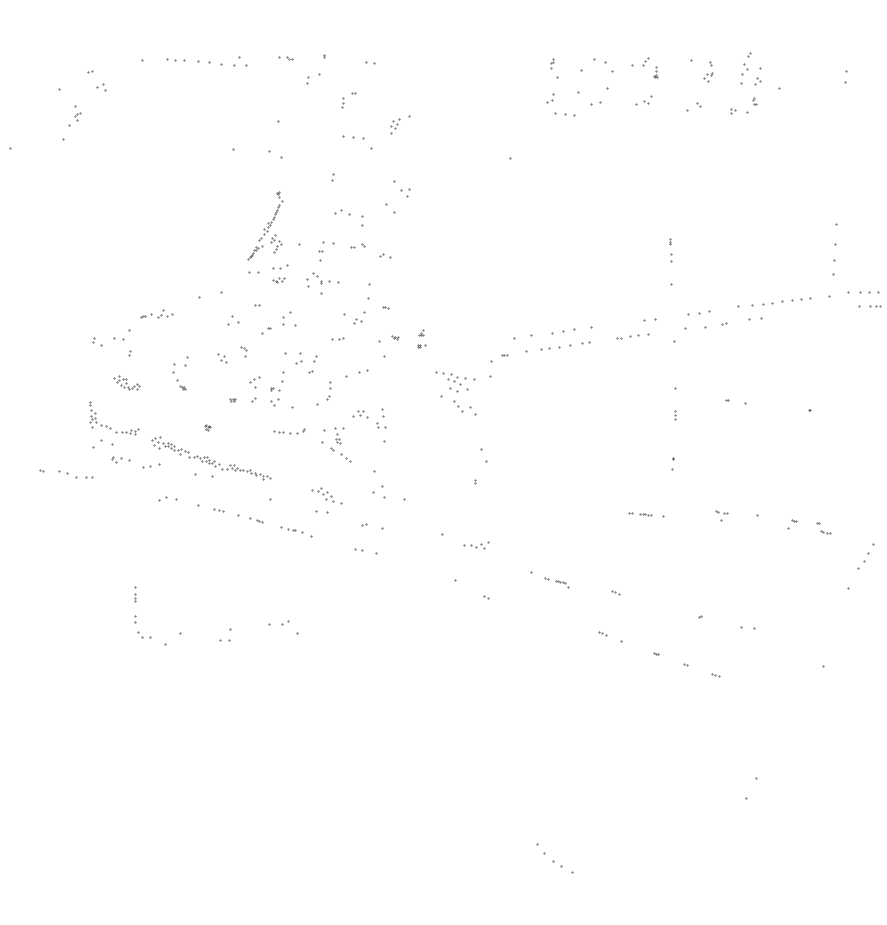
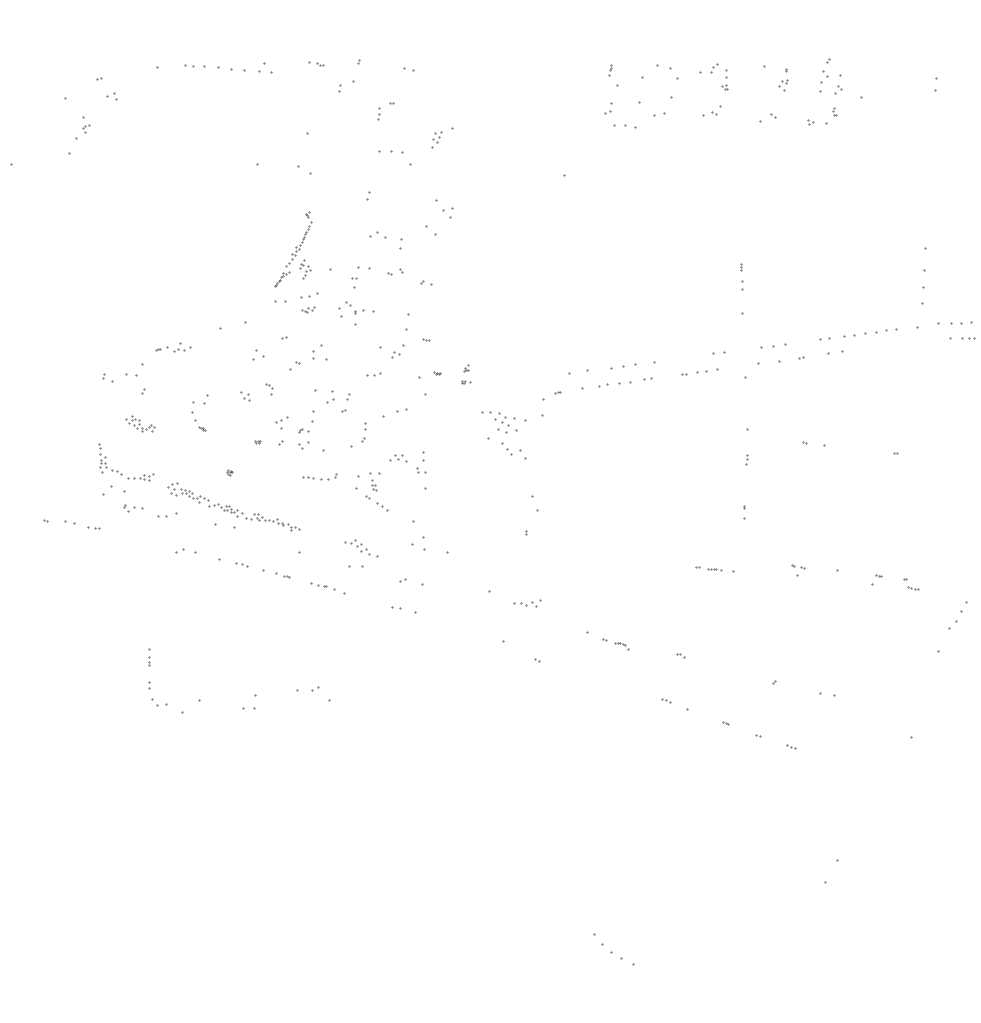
part: (654, 72) -> (724, 79), size x1.67
part: (745, 306) -> (824, 338), size x0.62
part: (84, 476) -> (93, 527), size x0.62

